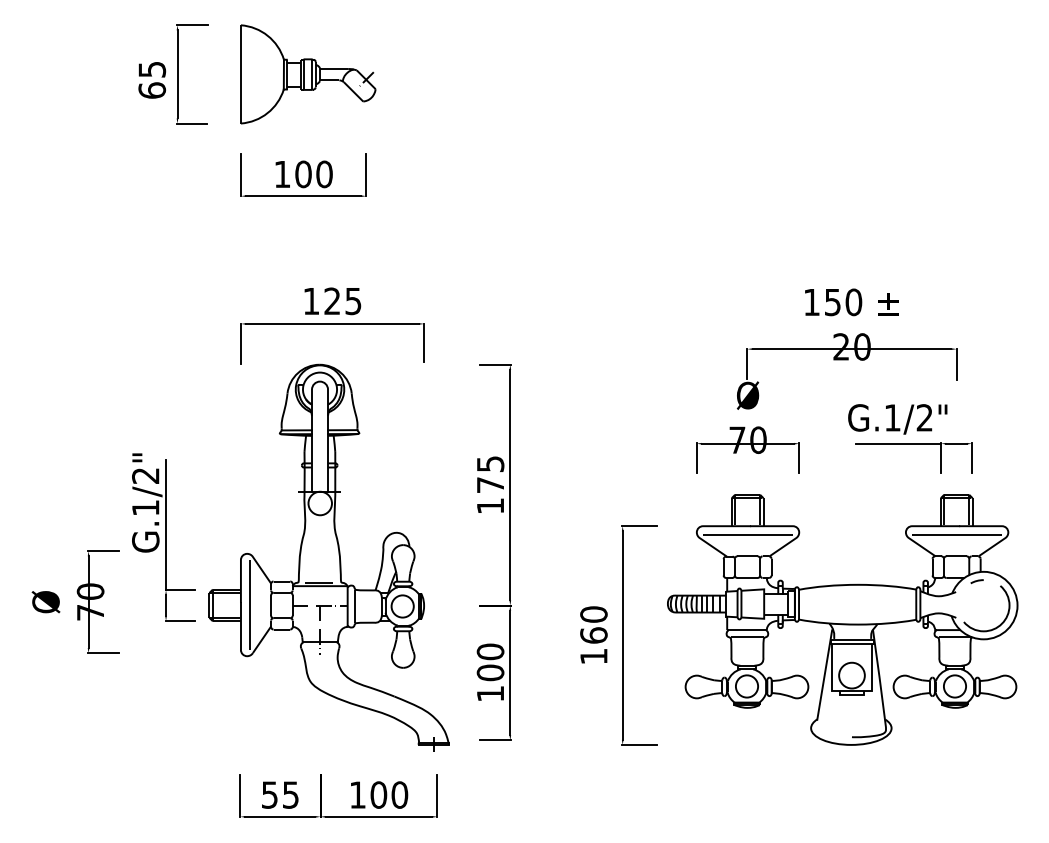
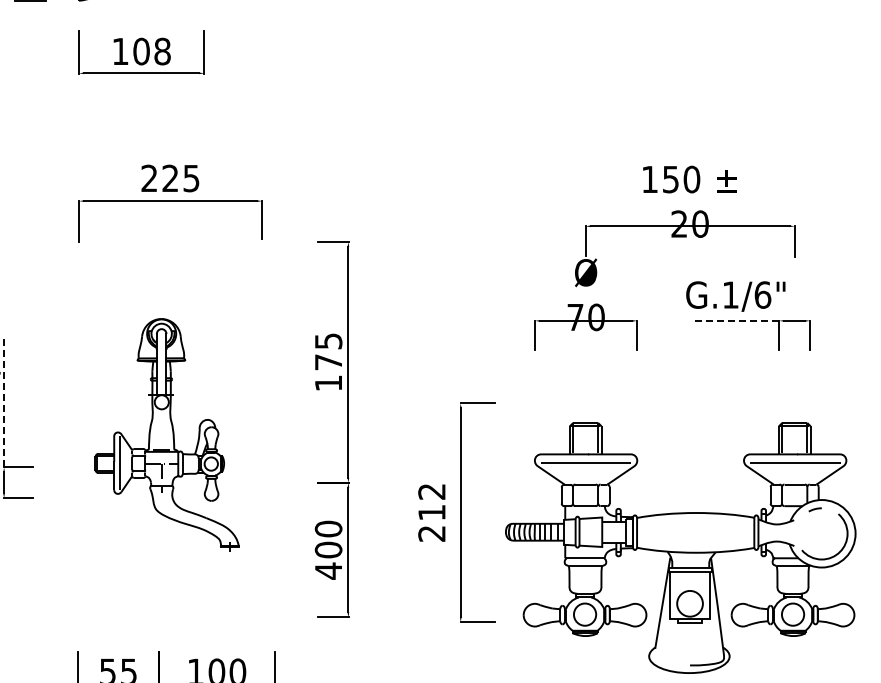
text: (324, 174) -> (162, 51), 100 -> 108
text: (310, 300) -> (148, 177), 125 -> 225
text: (924, 417) -> (762, 294), G.1/2" -> G.1/6"
line: (898, 443) -> (736, 320), solid -> dashed
line: (166, 524) -> (4, 401), solid -> dashed
part: (328, 557) -> (166, 434), size x0.6
part: (842, 619) -> (680, 547), moved
text: (593, 635) -> (431, 512), 160 -> 212
text: (490, 693) -> (328, 570), 100 -> 400

